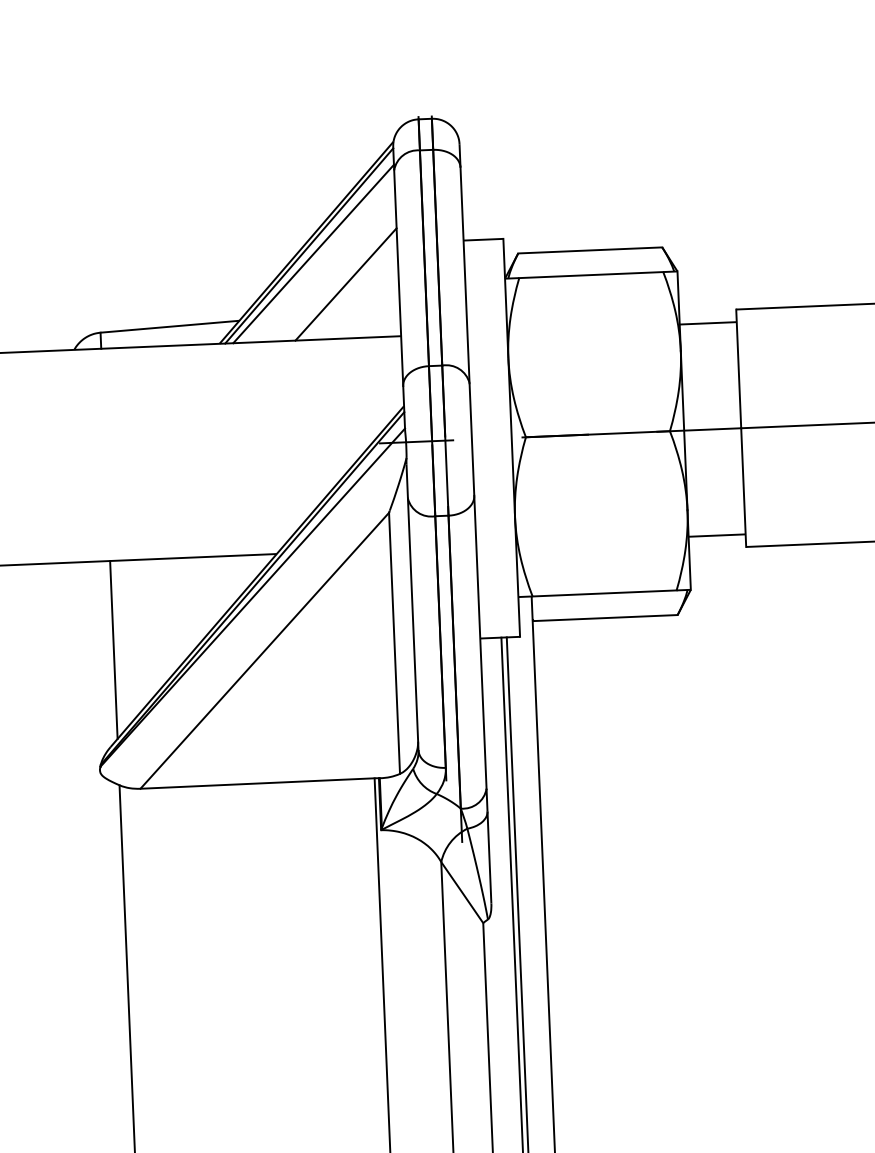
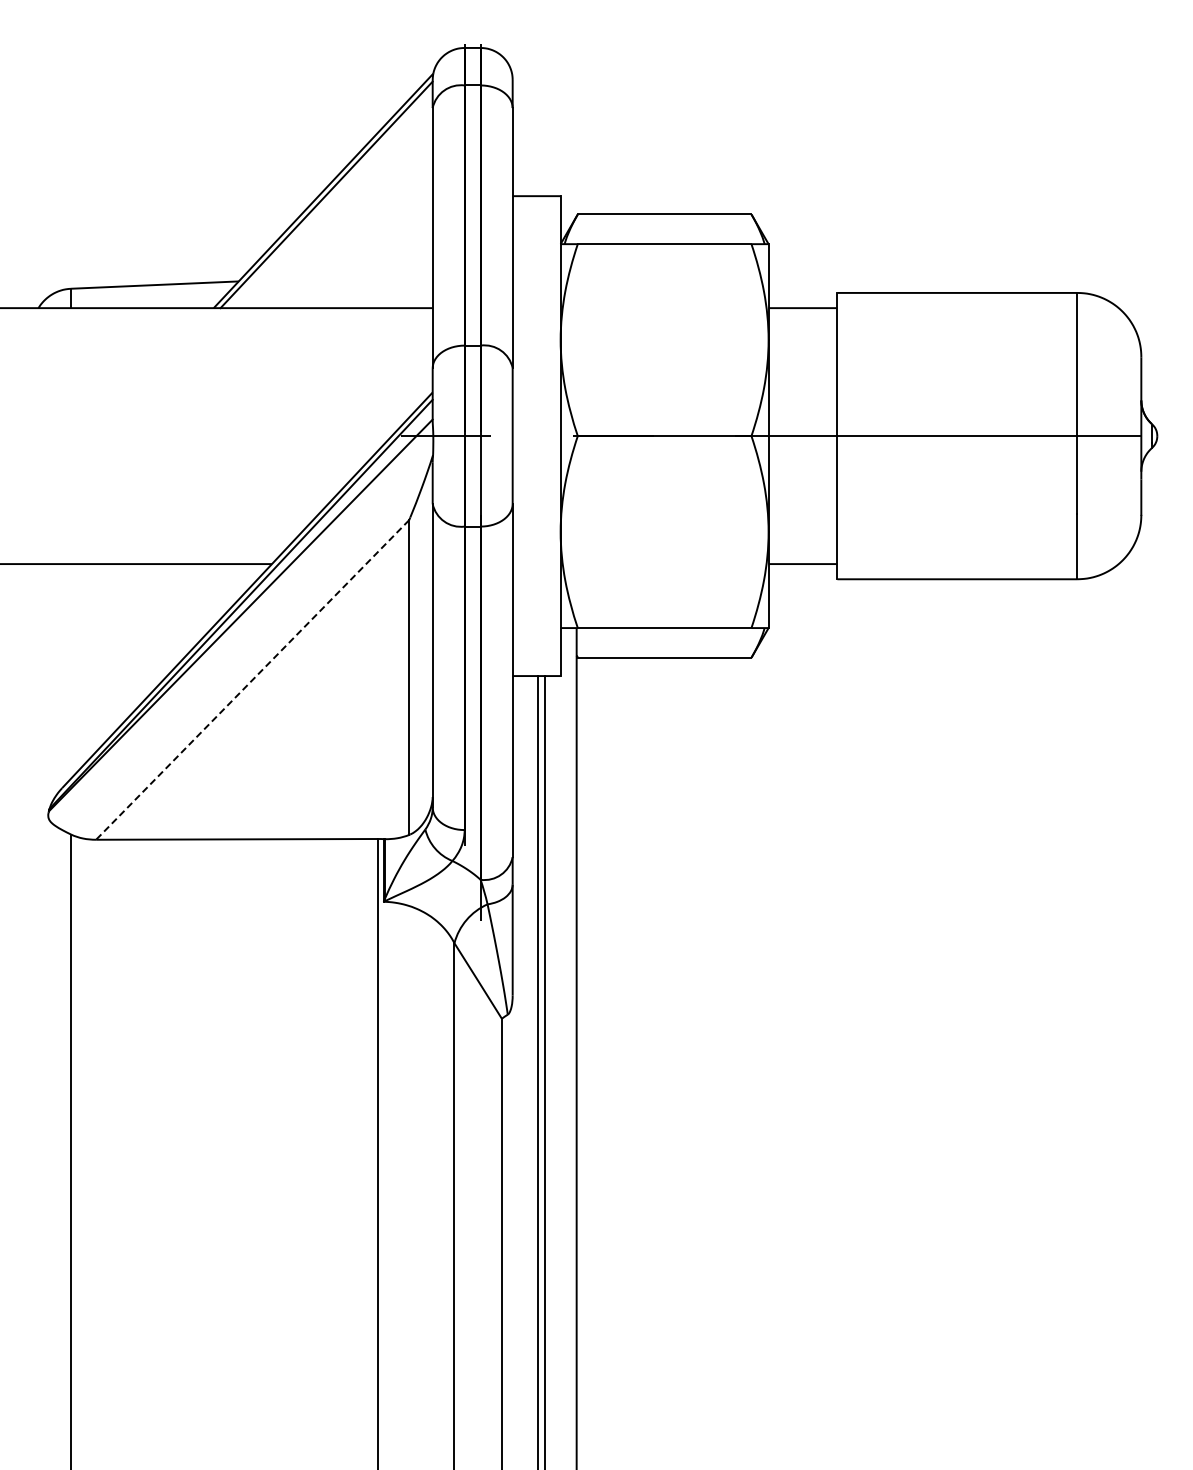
line: (313, 253) -> (331, 204), removed
line: (345, 284) -> (368, 243), removed
line: (114, 650) -> (71, 671), removed
line: (264, 650) -> (252, 679), solid -> dashed

